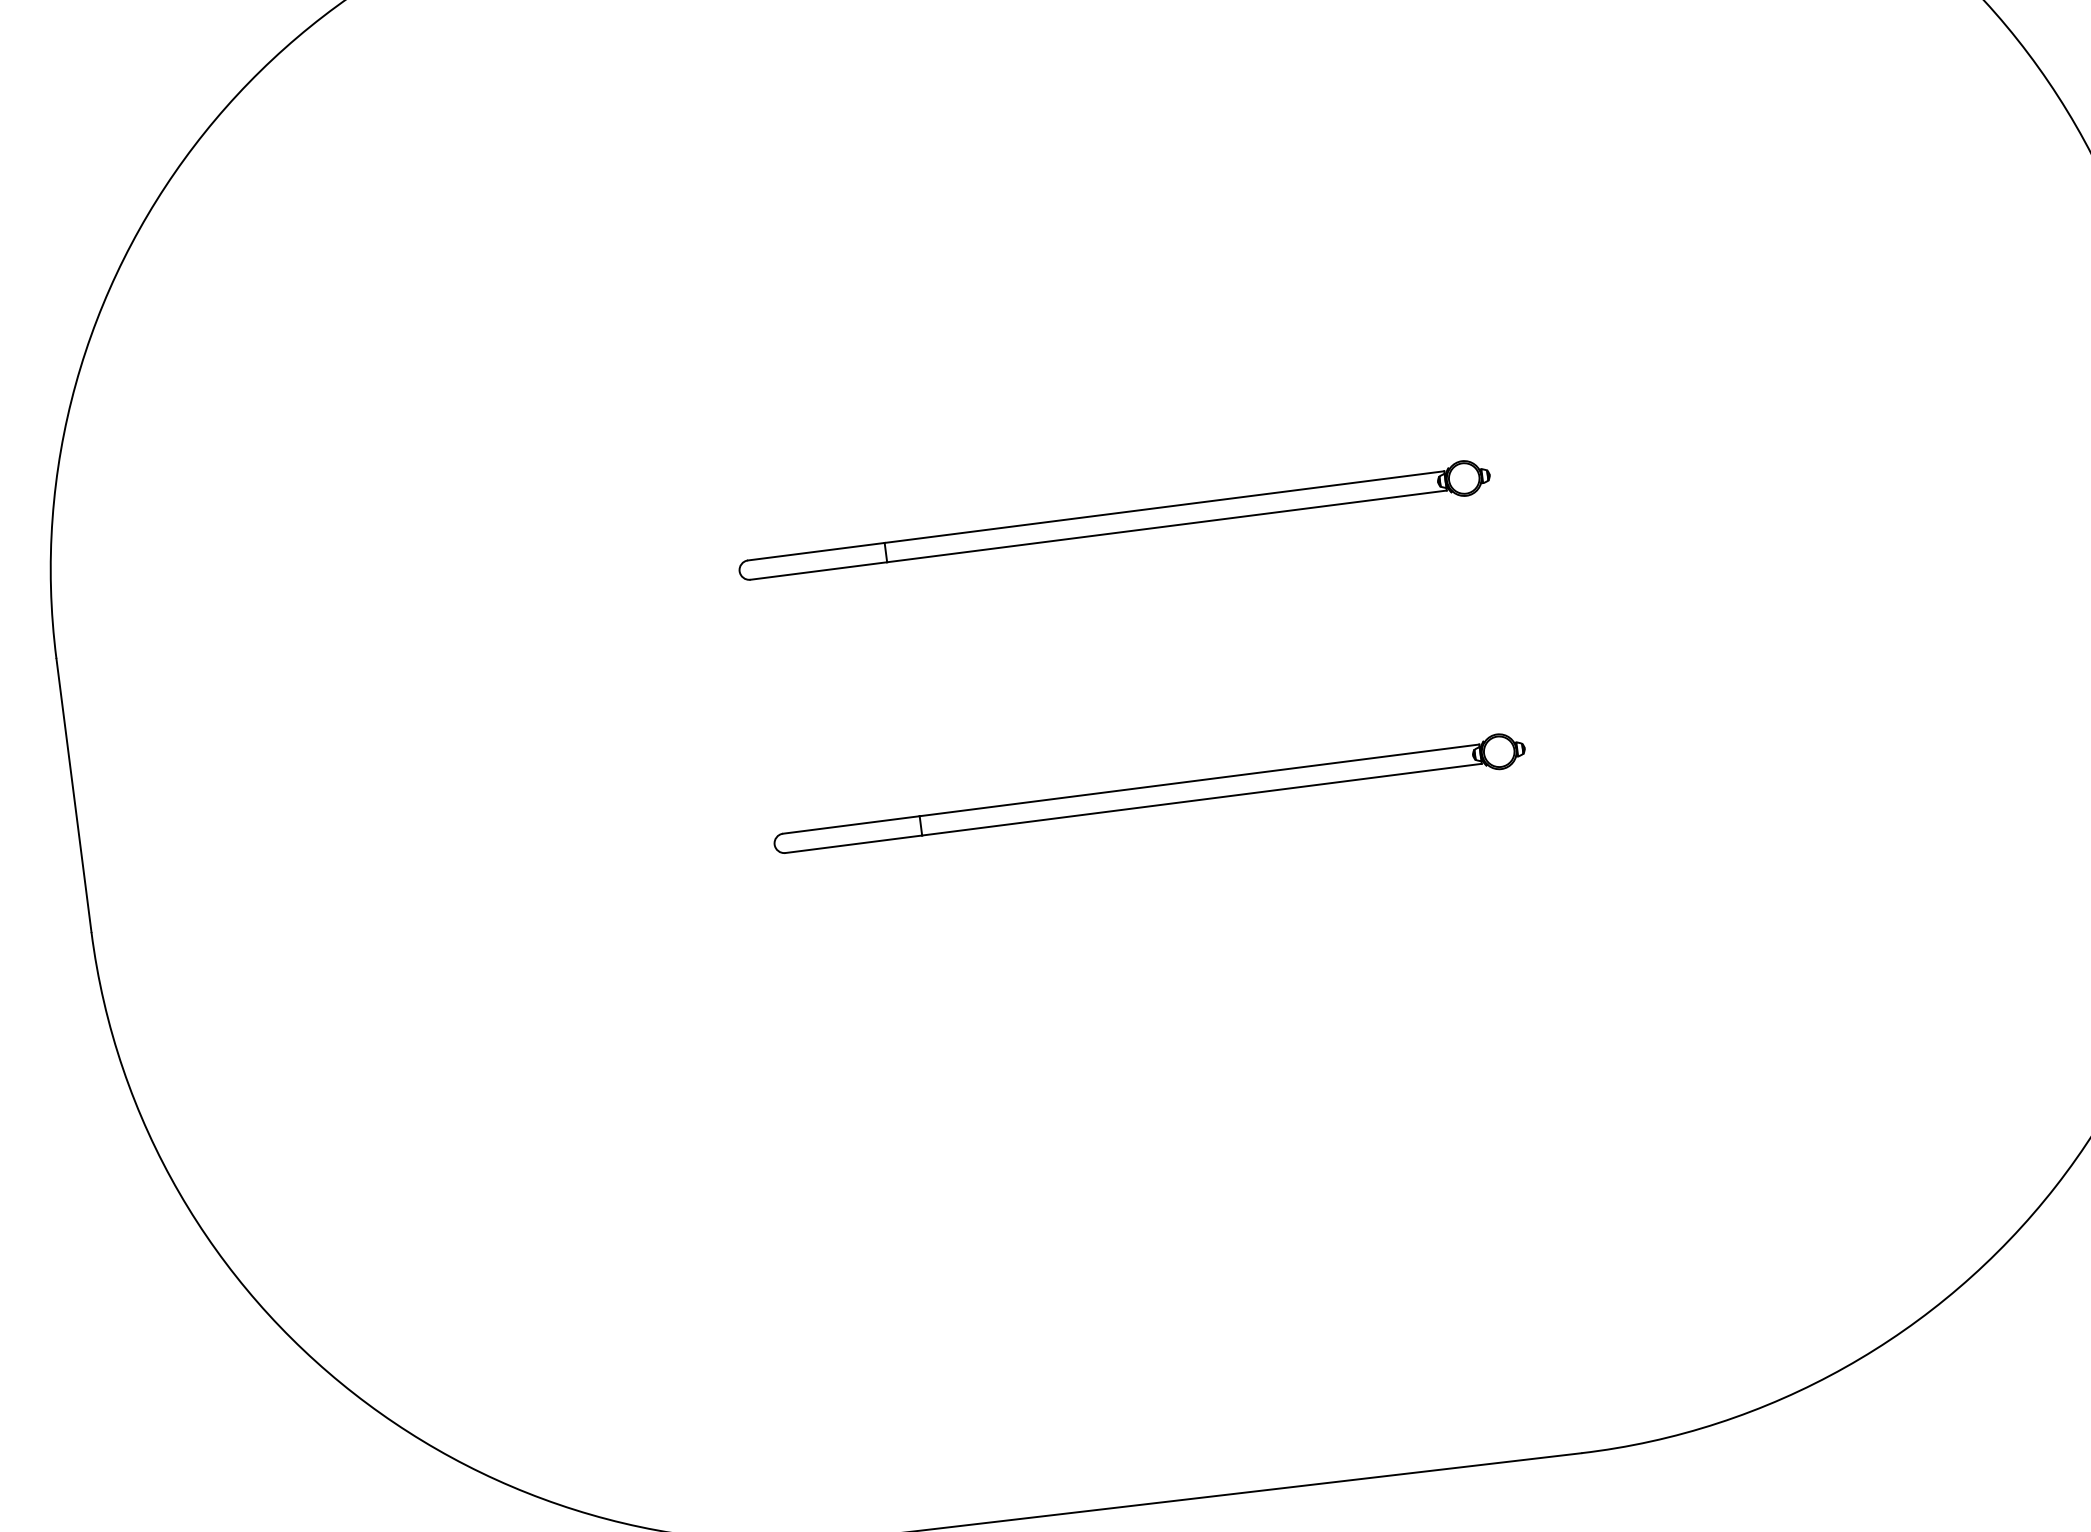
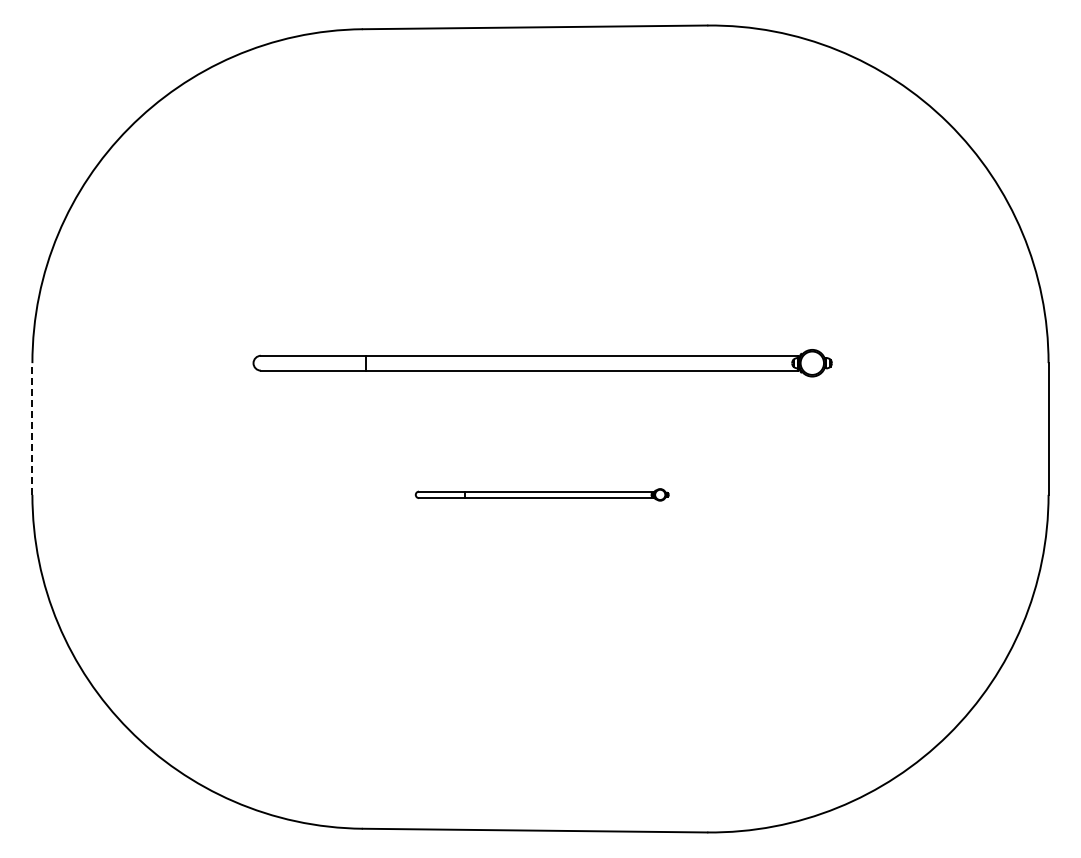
part: (1112, 522) -> (541, 362), size x1.6
line: (73, 794) -> (32, 428), solid -> dashed
part: (1147, 796) -> (541, 494), size x0.7

